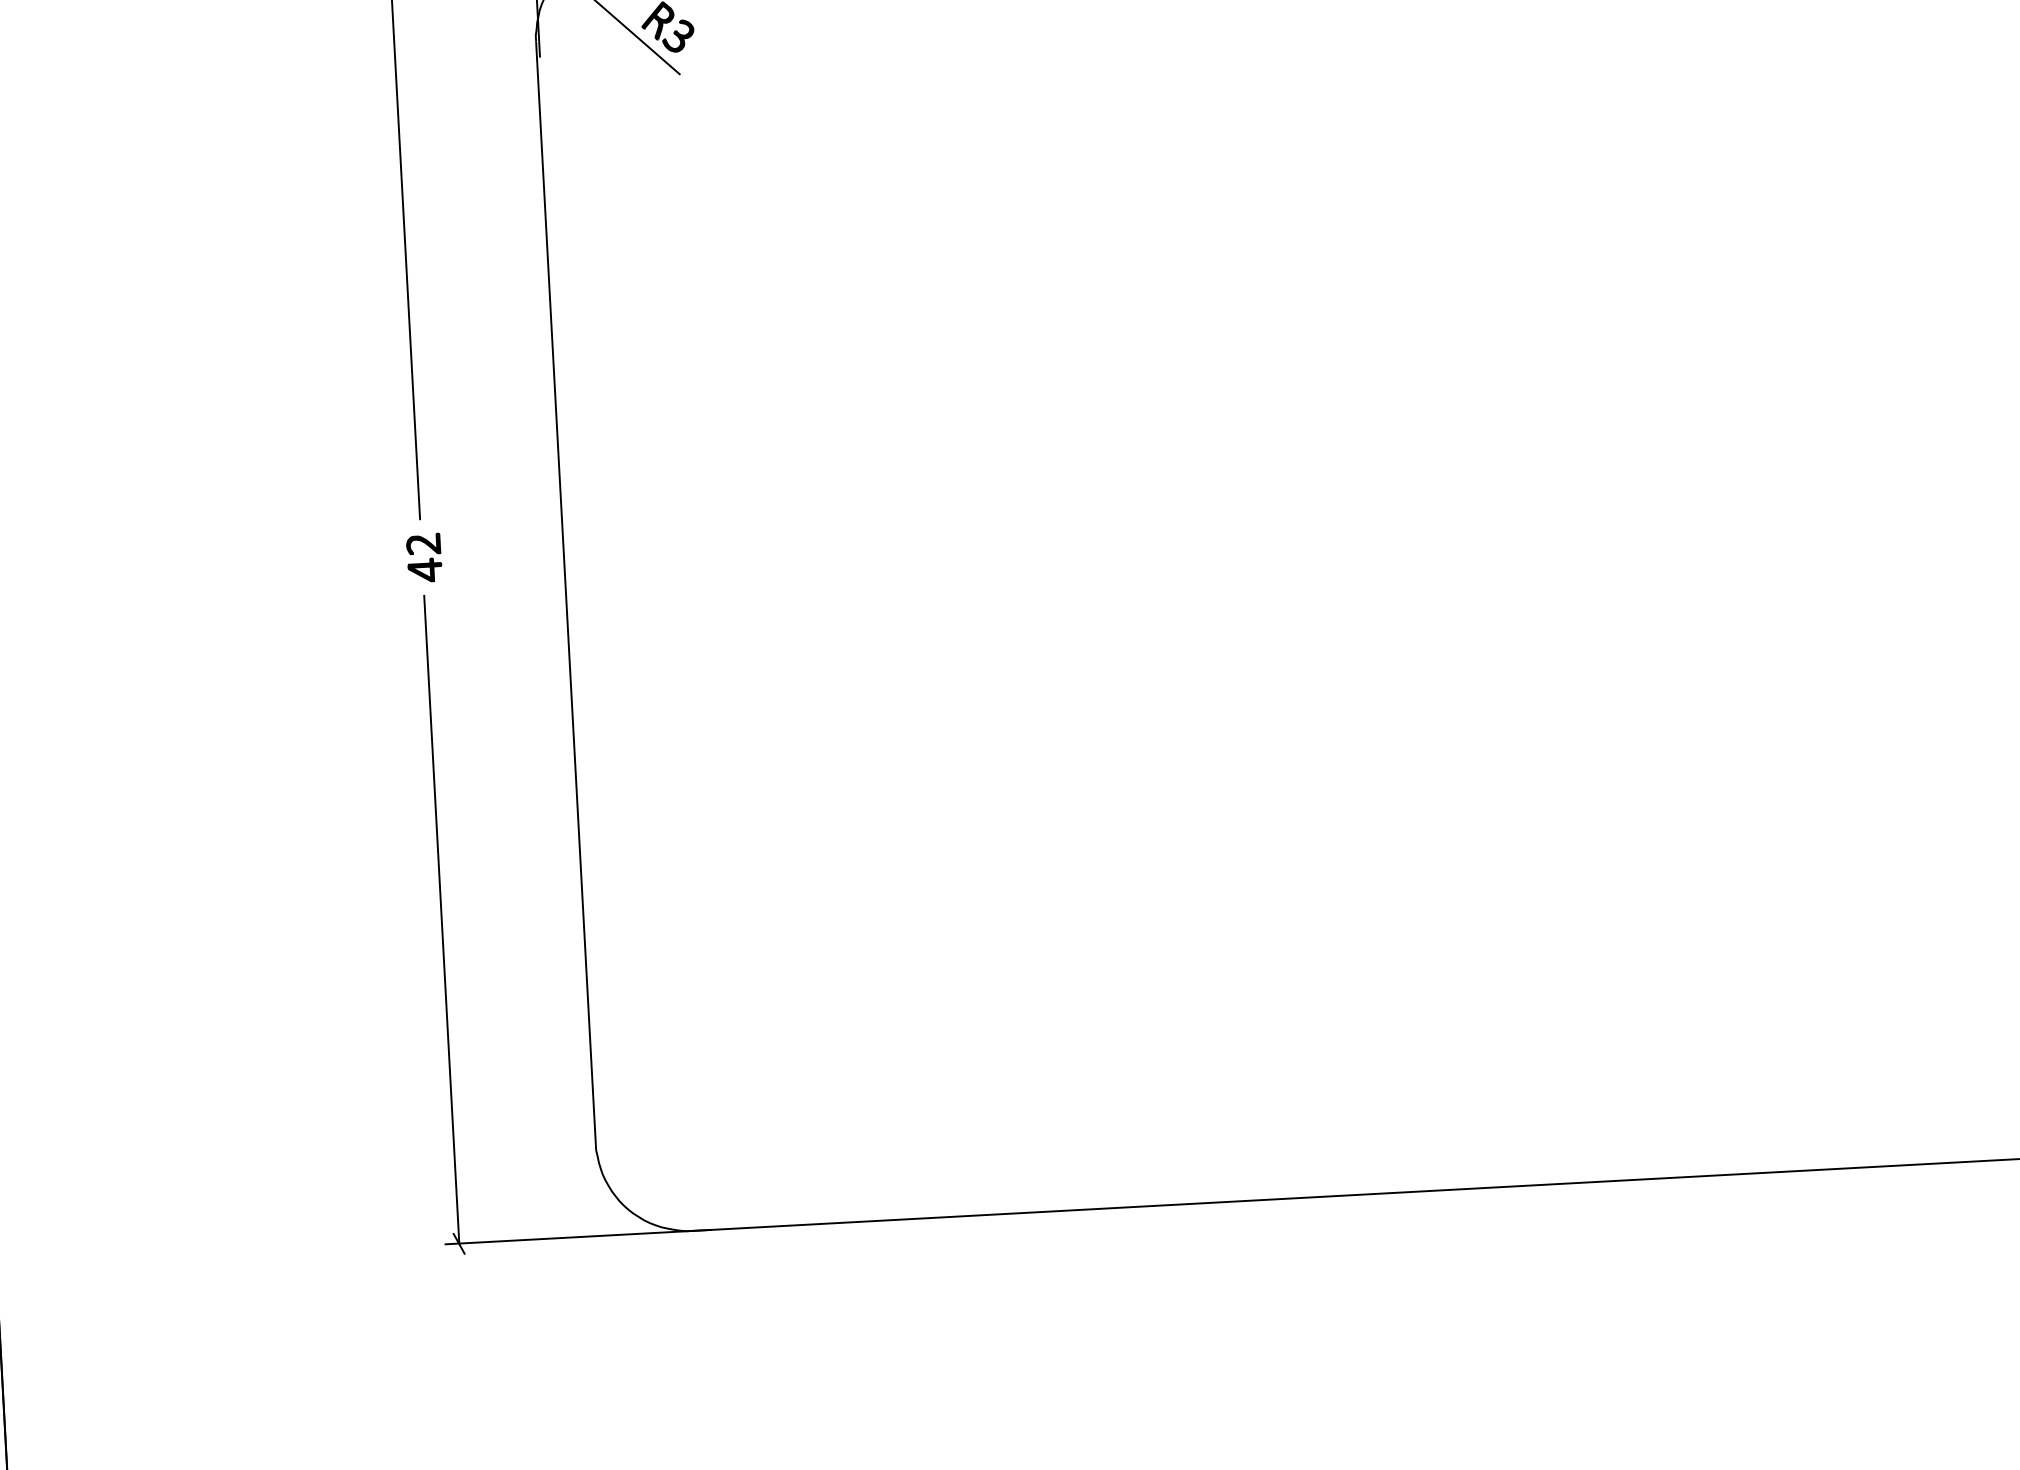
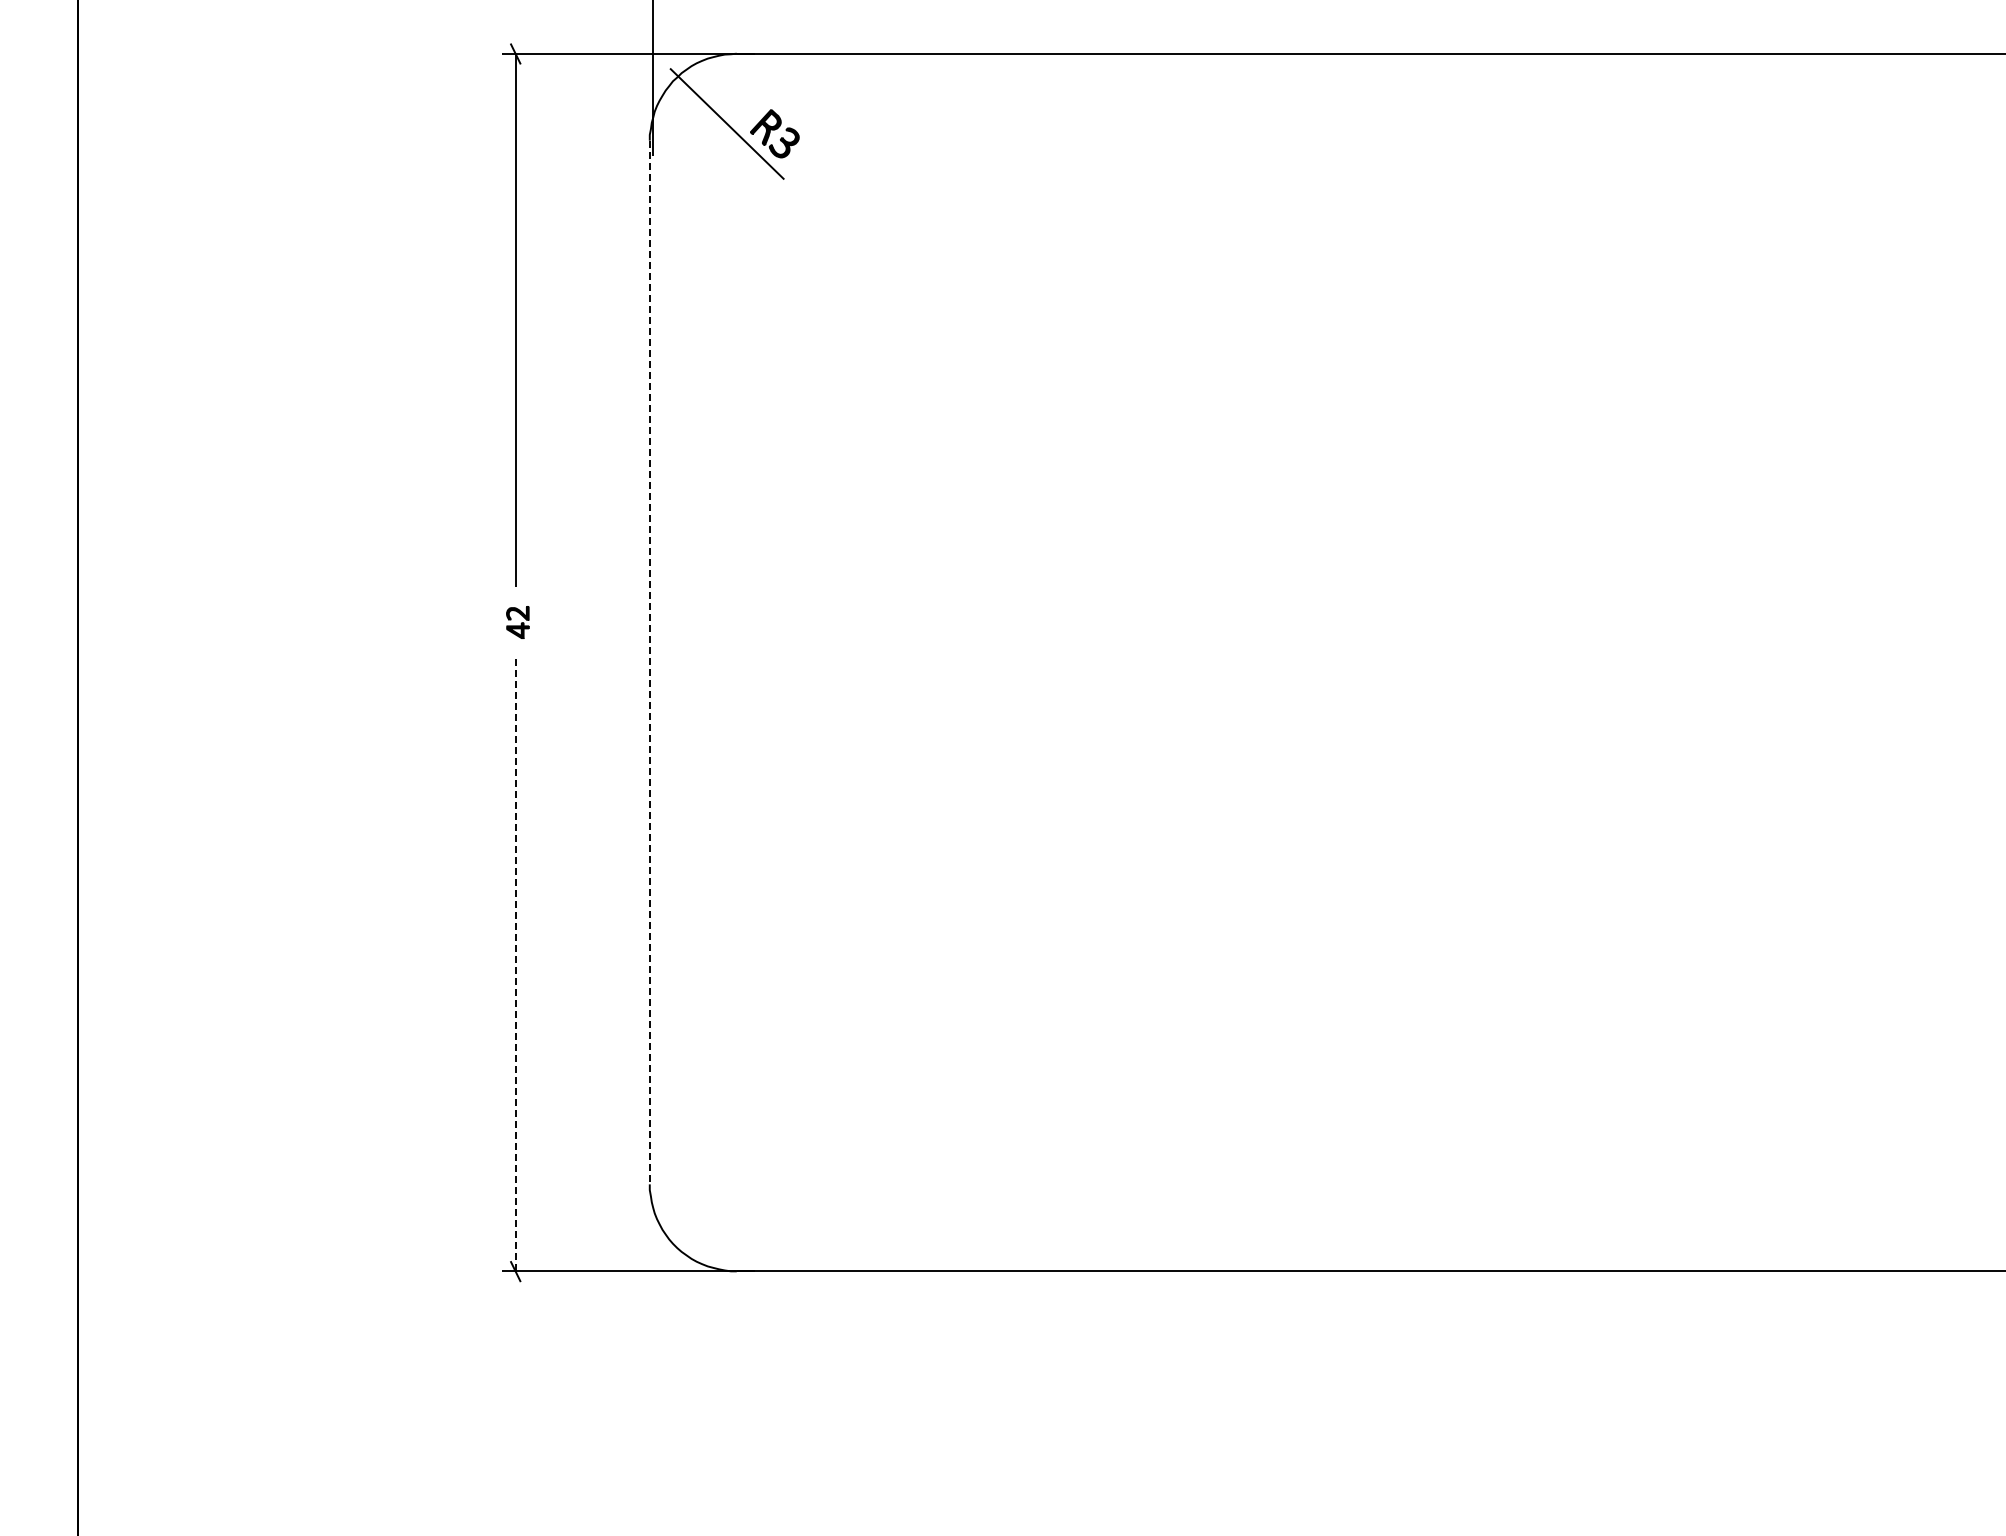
part: (423, 558) -> (517, 622), size x0.7
line: (565, 592) -> (649, 662), solid -> dashed
line: (441, 918) -> (515, 963), solid -> dashed

